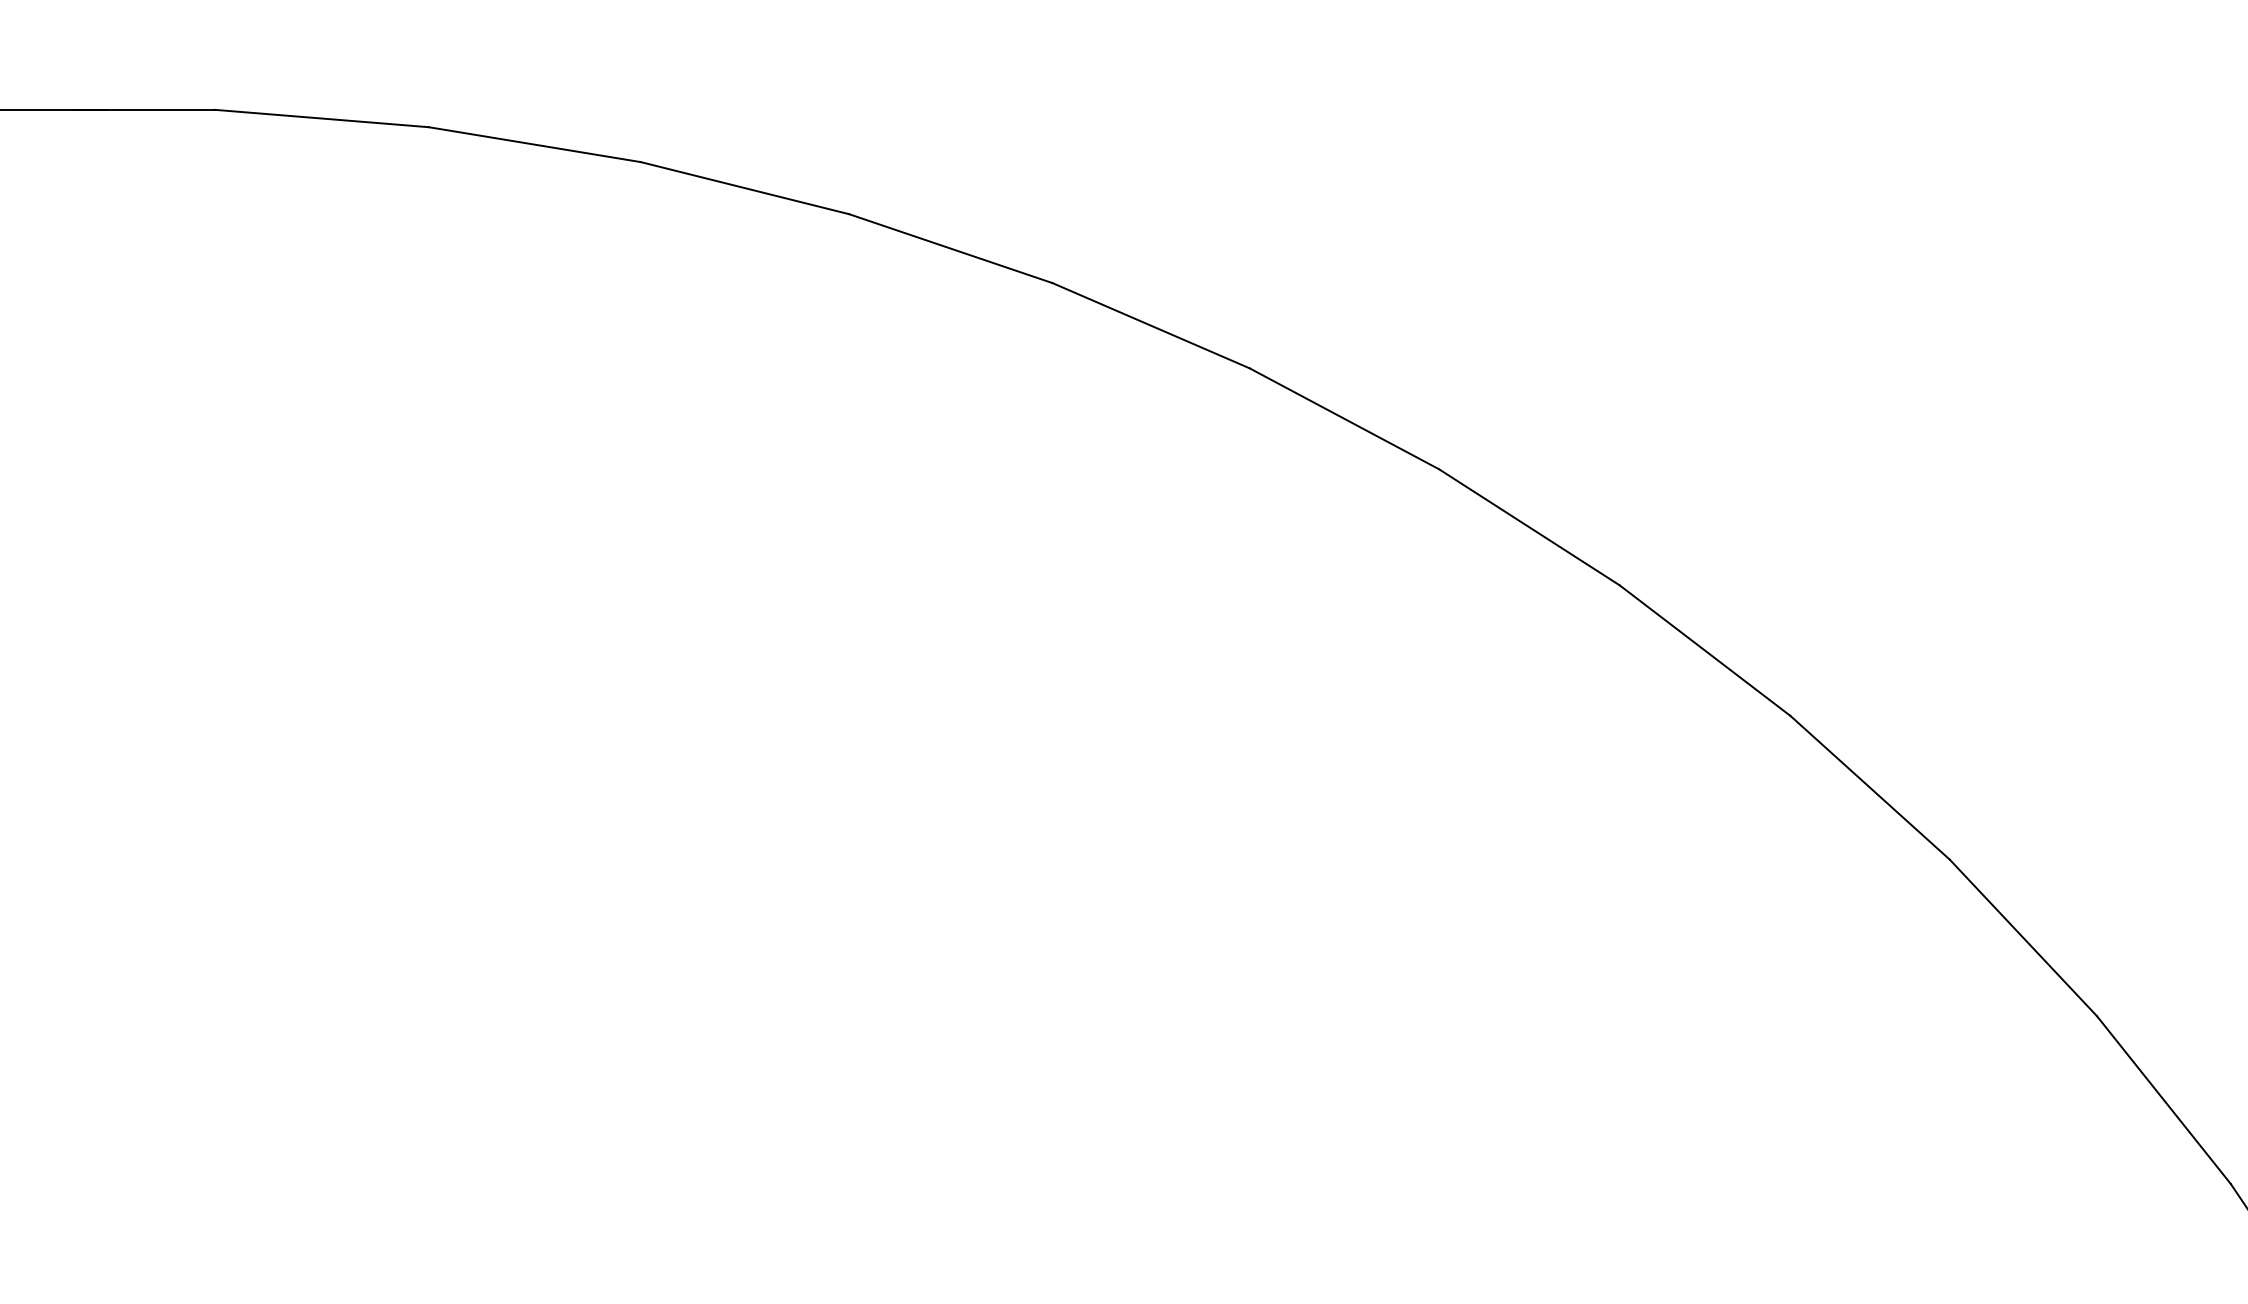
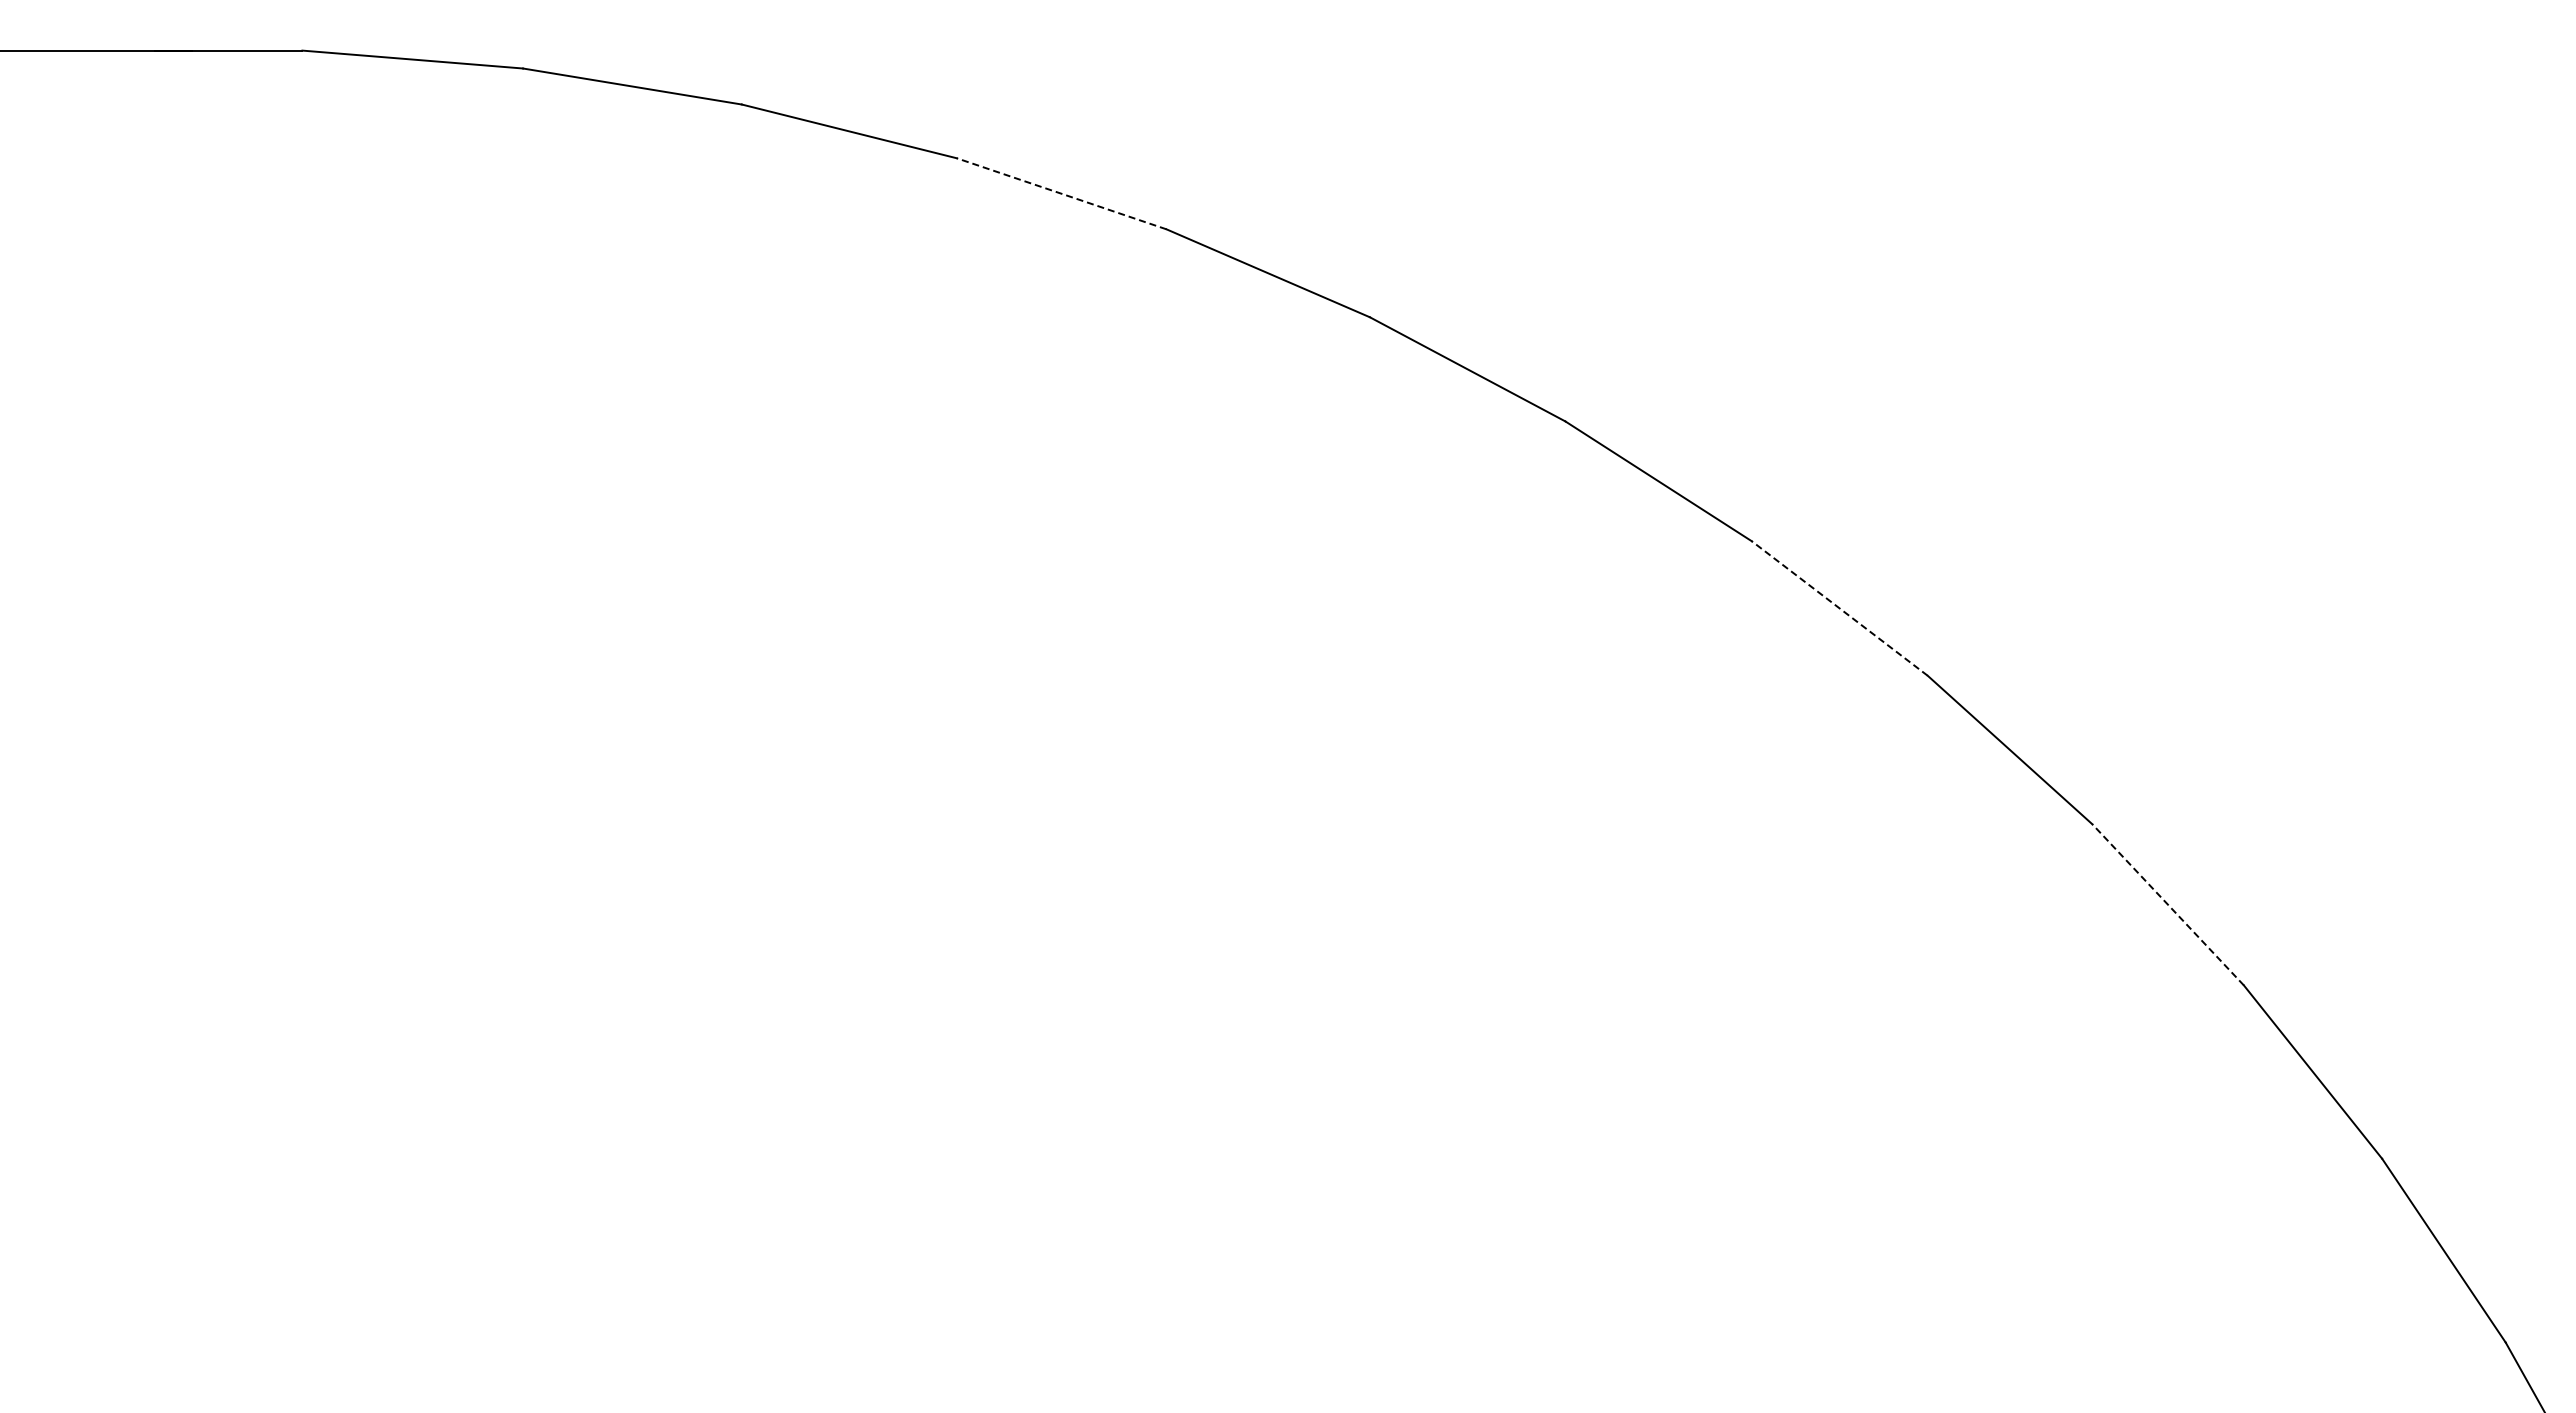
line: (950, 248) -> (1061, 193), solid -> dashed
line: (1704, 650) -> (1839, 608), solid -> dashed
line: (2023, 937) -> (2168, 904), solid -> dashed

